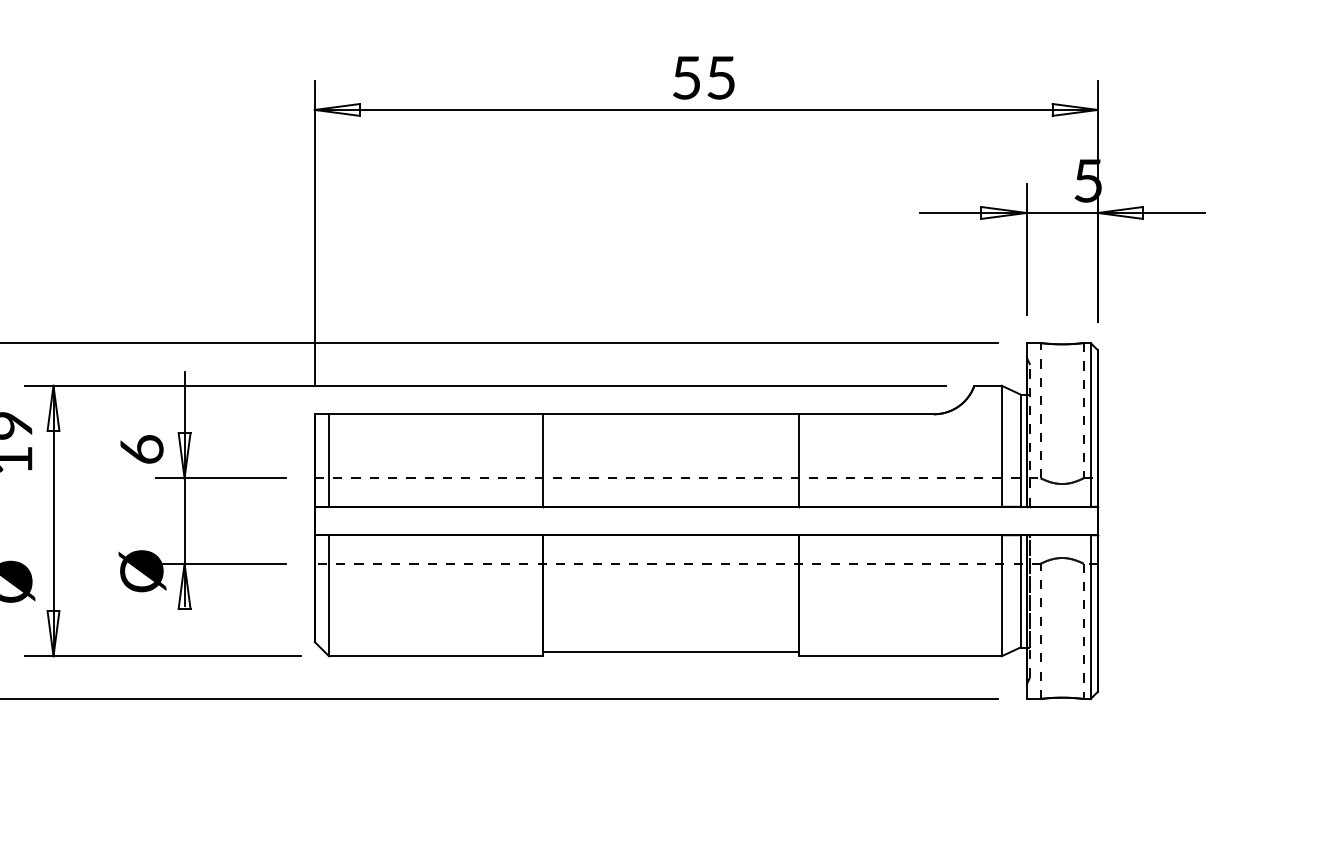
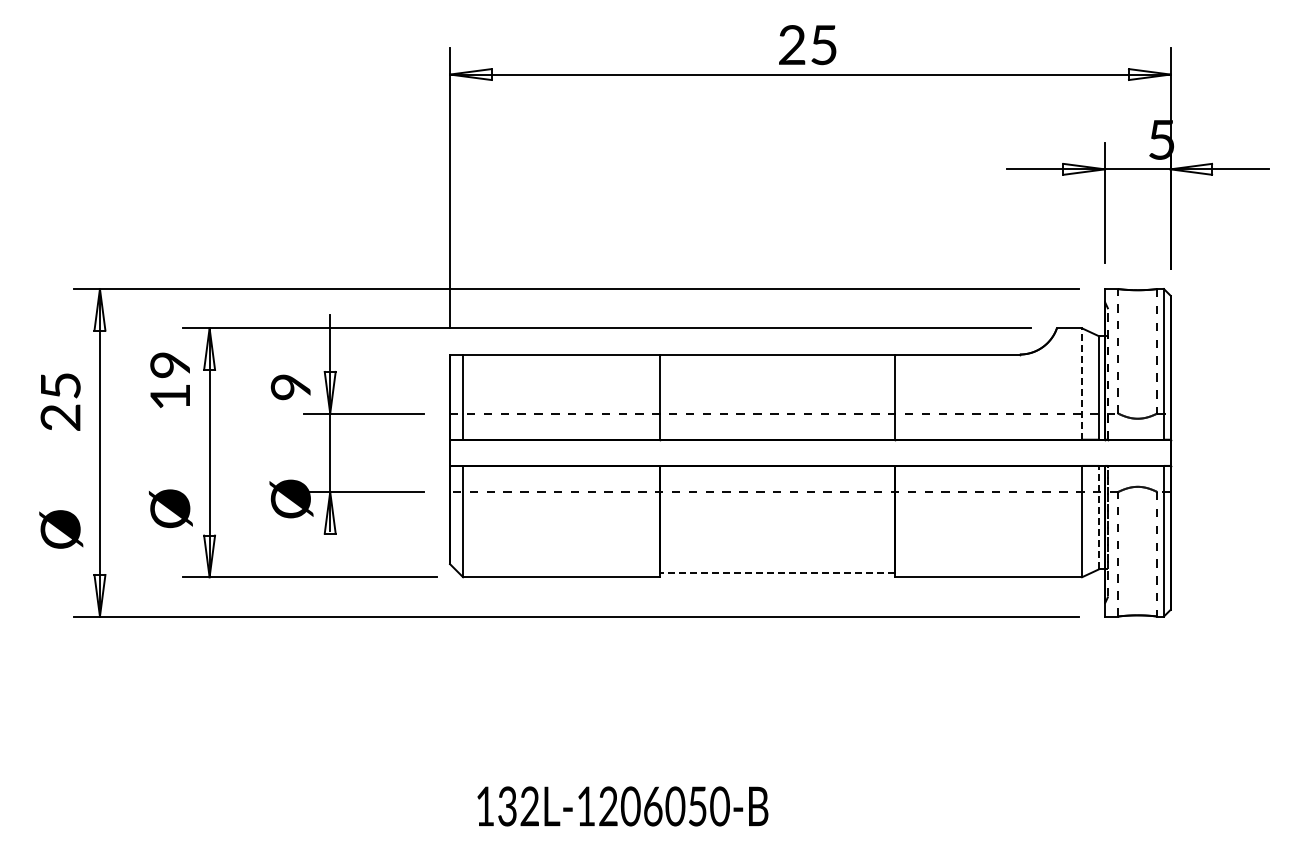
text: (686, 78) -> (792, 45), 55 -> 25
line: (1002, 446) -> (1082, 384), solid -> dashed
text: (141, 448) -> (290, 386), 6 -> 9
line: (1020, 591) -> (1099, 517), solid -> dashed
line: (670, 652) -> (777, 573), solid -> dashed

